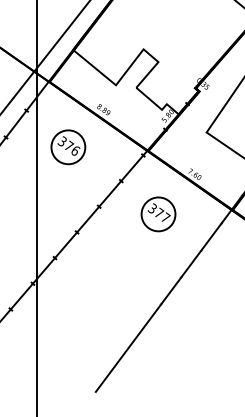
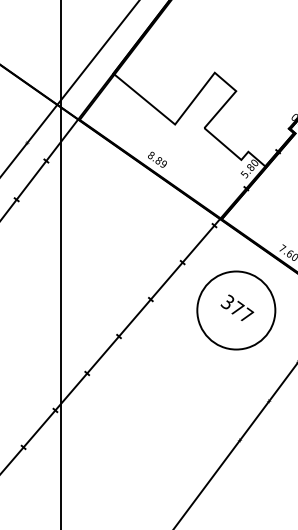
part: (68, 147) -> (106, 214), removed
circle: (158, 214) -> (236, 310), size x1.6

